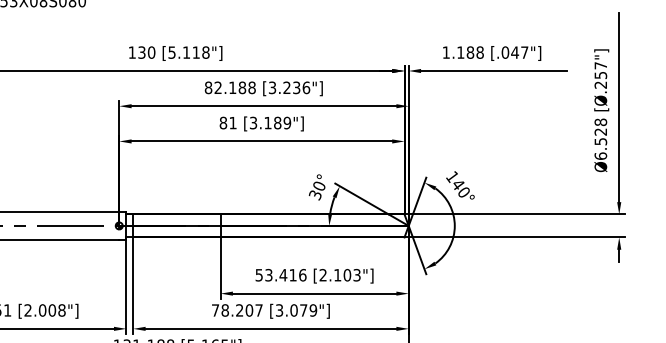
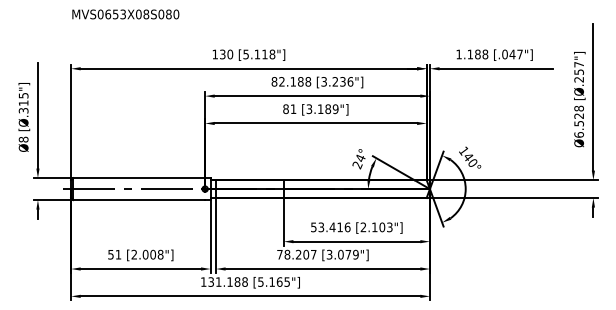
text: (318, 190) -> (359, 161), 30° -> 24°

